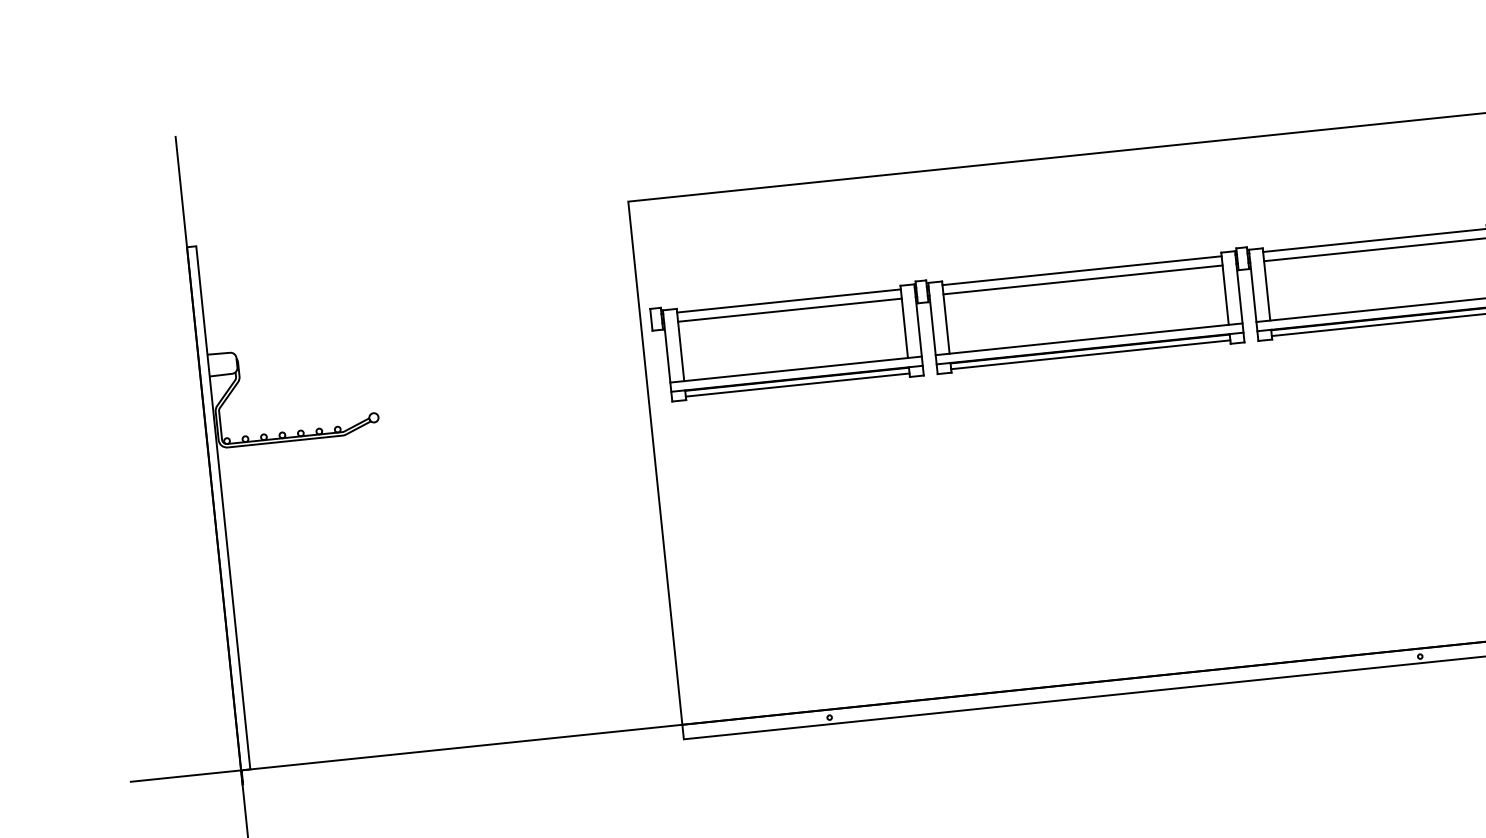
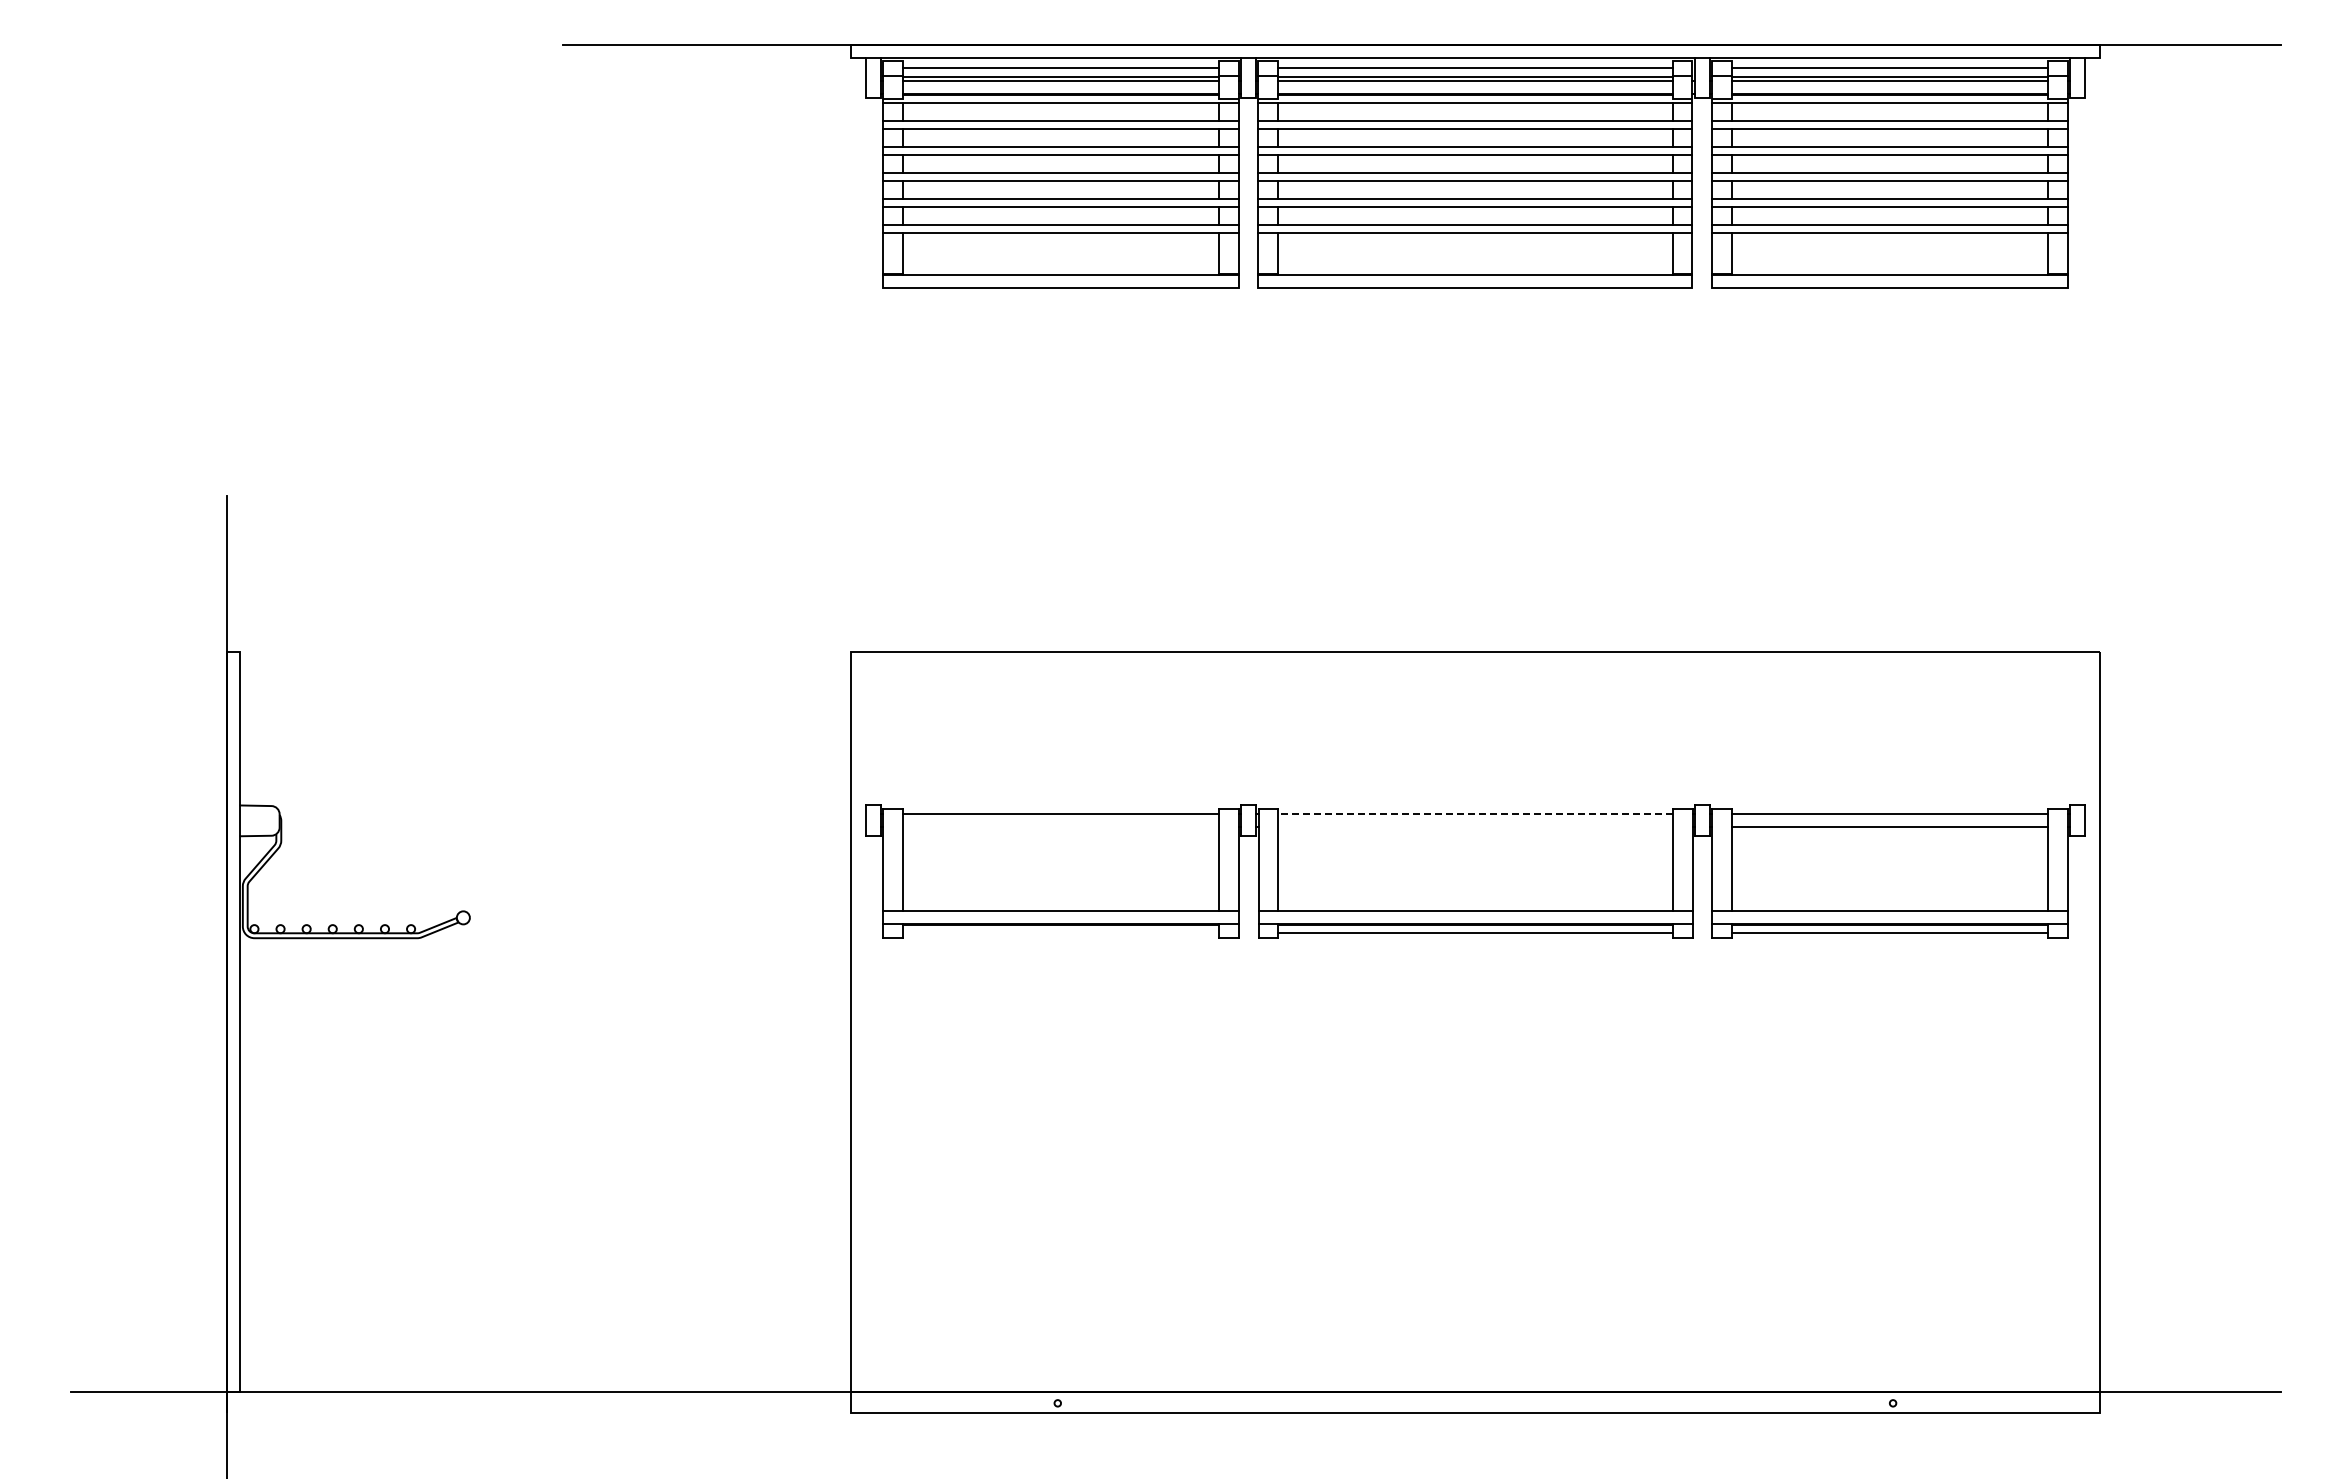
line: (1081, 270) -> (1475, 814), solid -> dashed
line: (1082, 279) -> (1475, 827), removed
line: (789, 310) -> (1060, 827), removed
line: (797, 385) -> (1060, 933), removed

